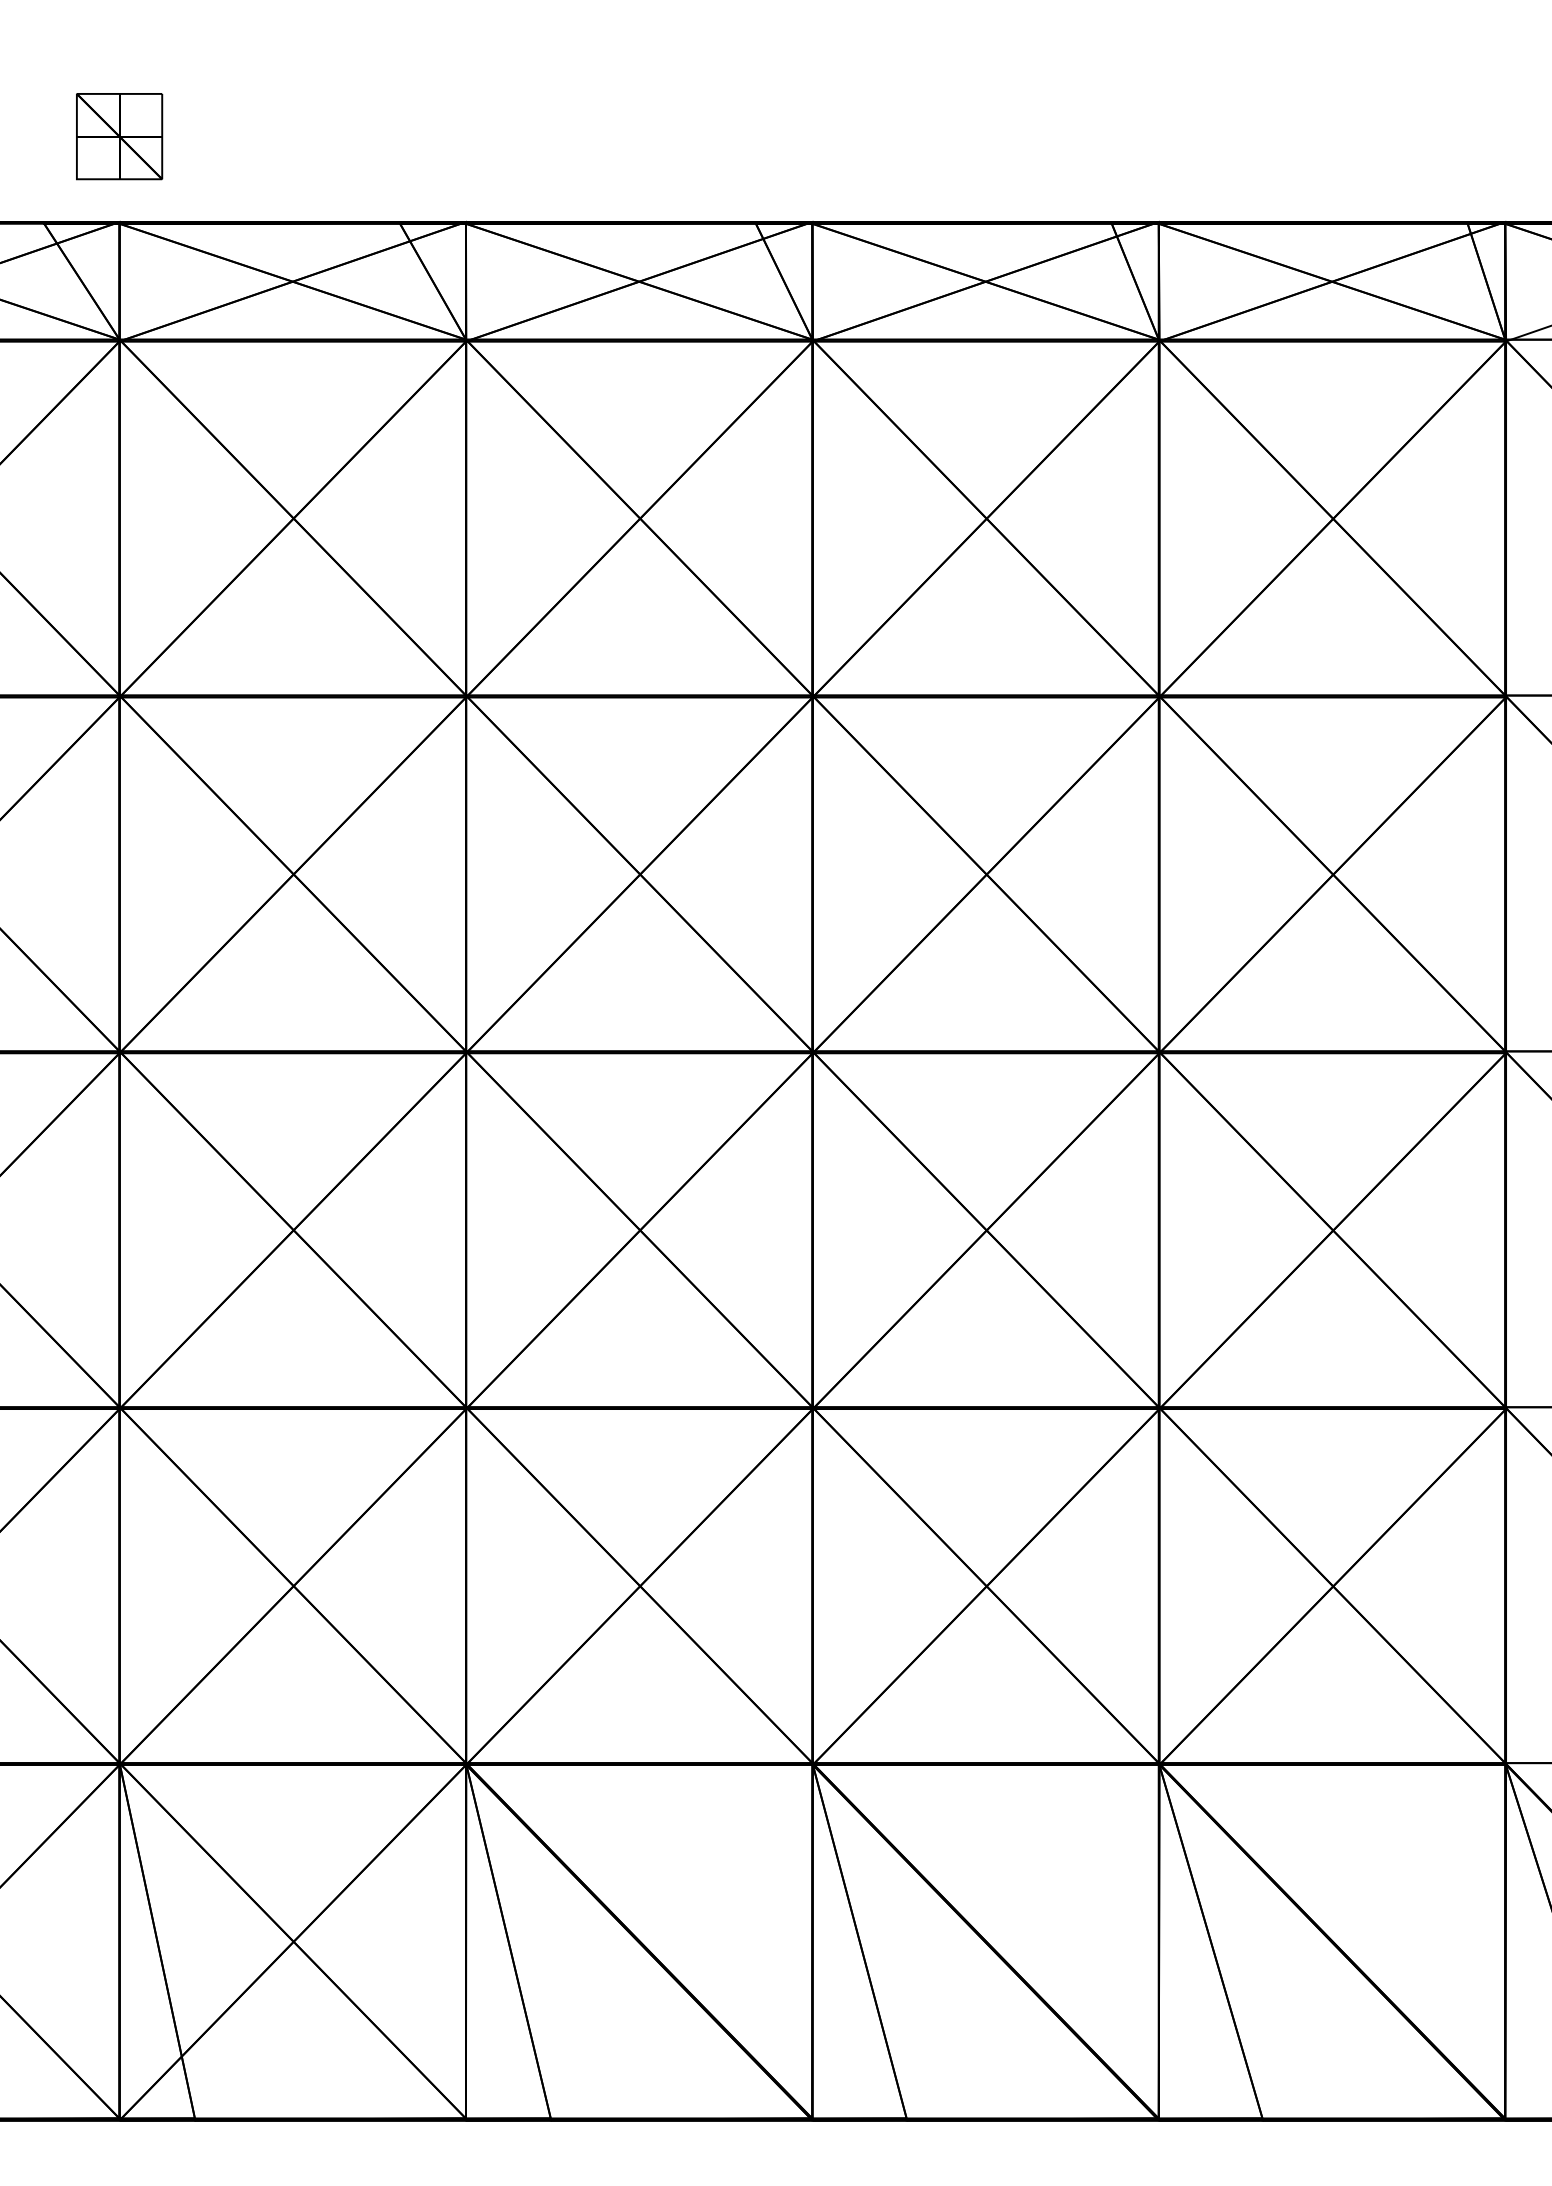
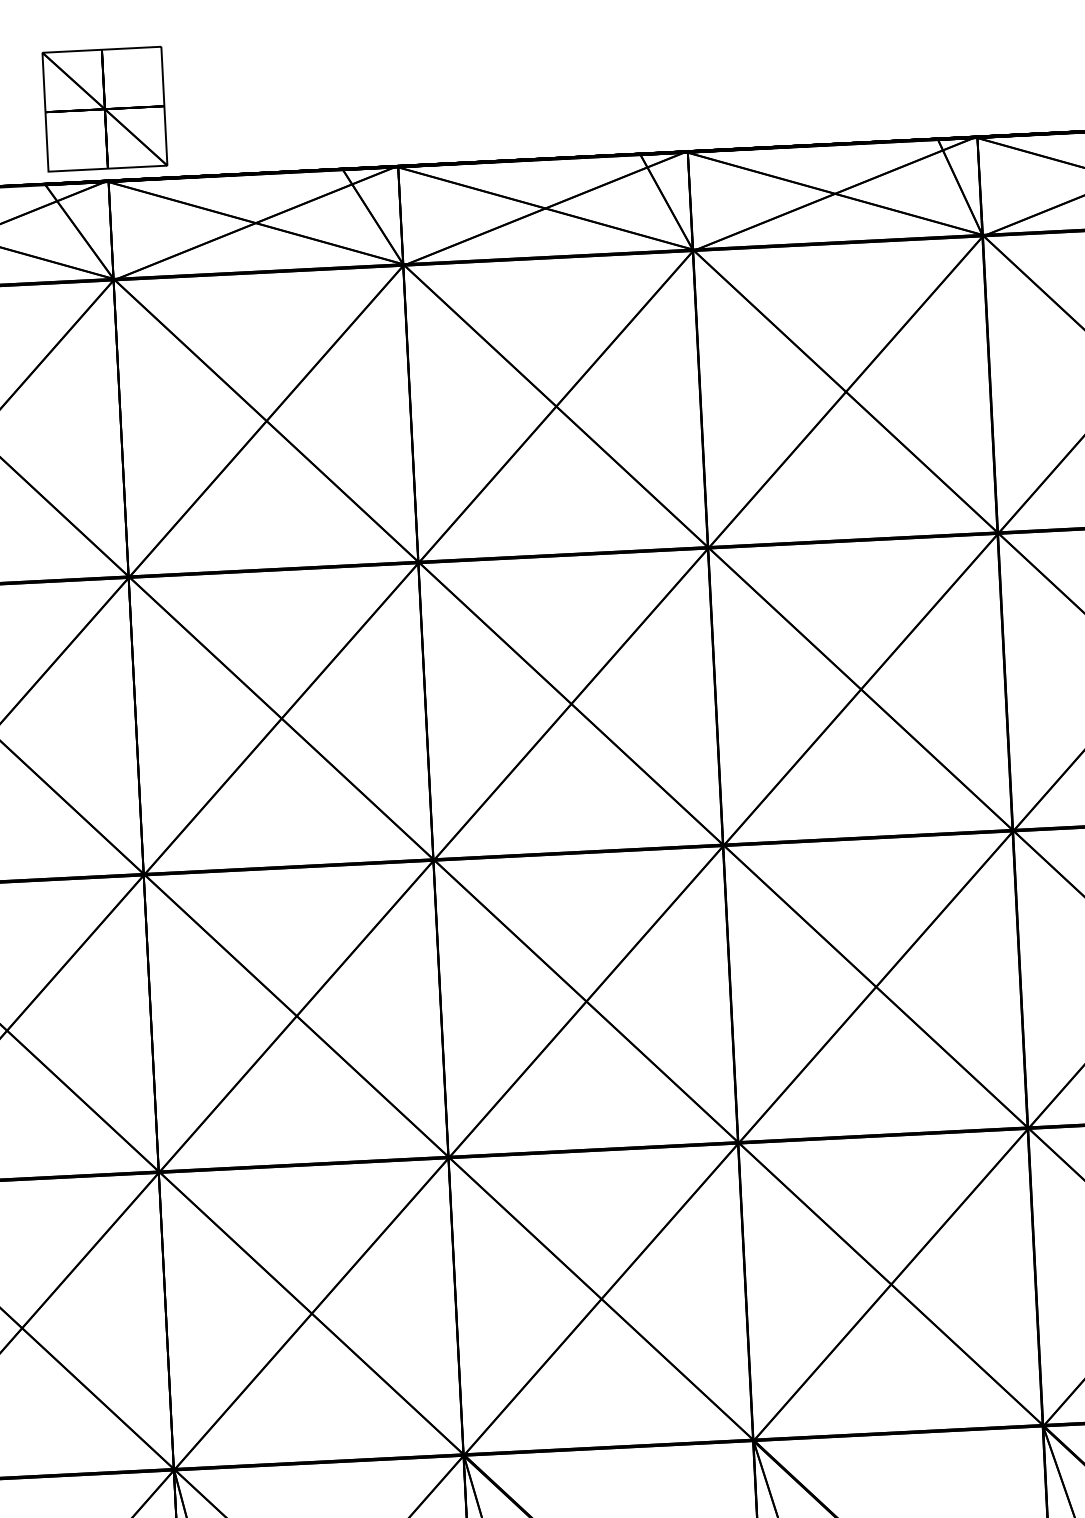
part: (119, 136) -> (104, 109), size x1.67

